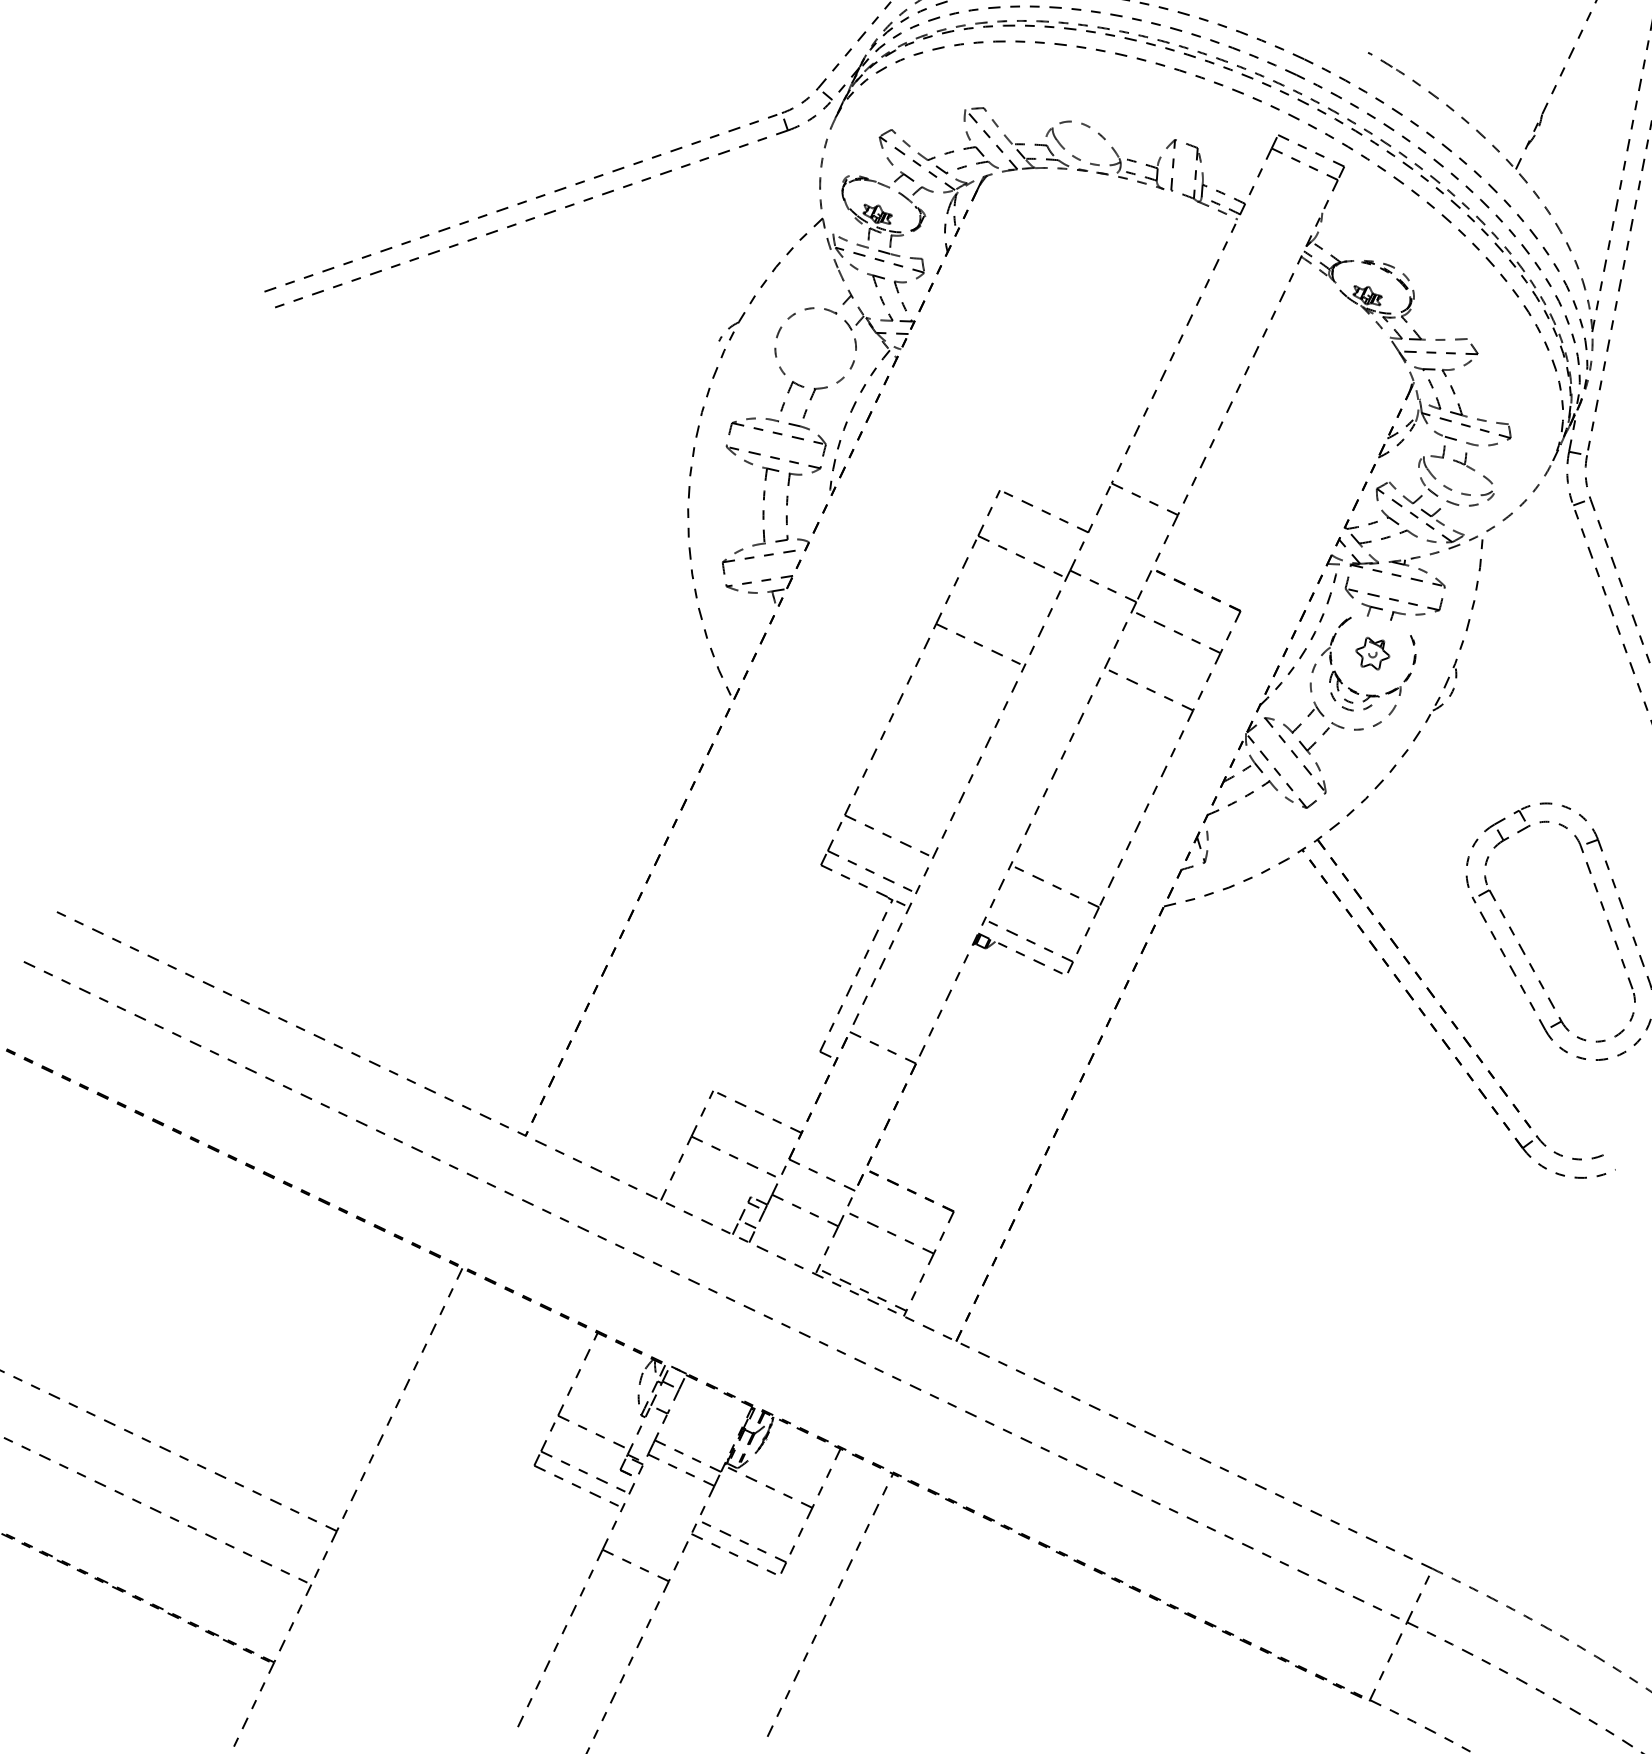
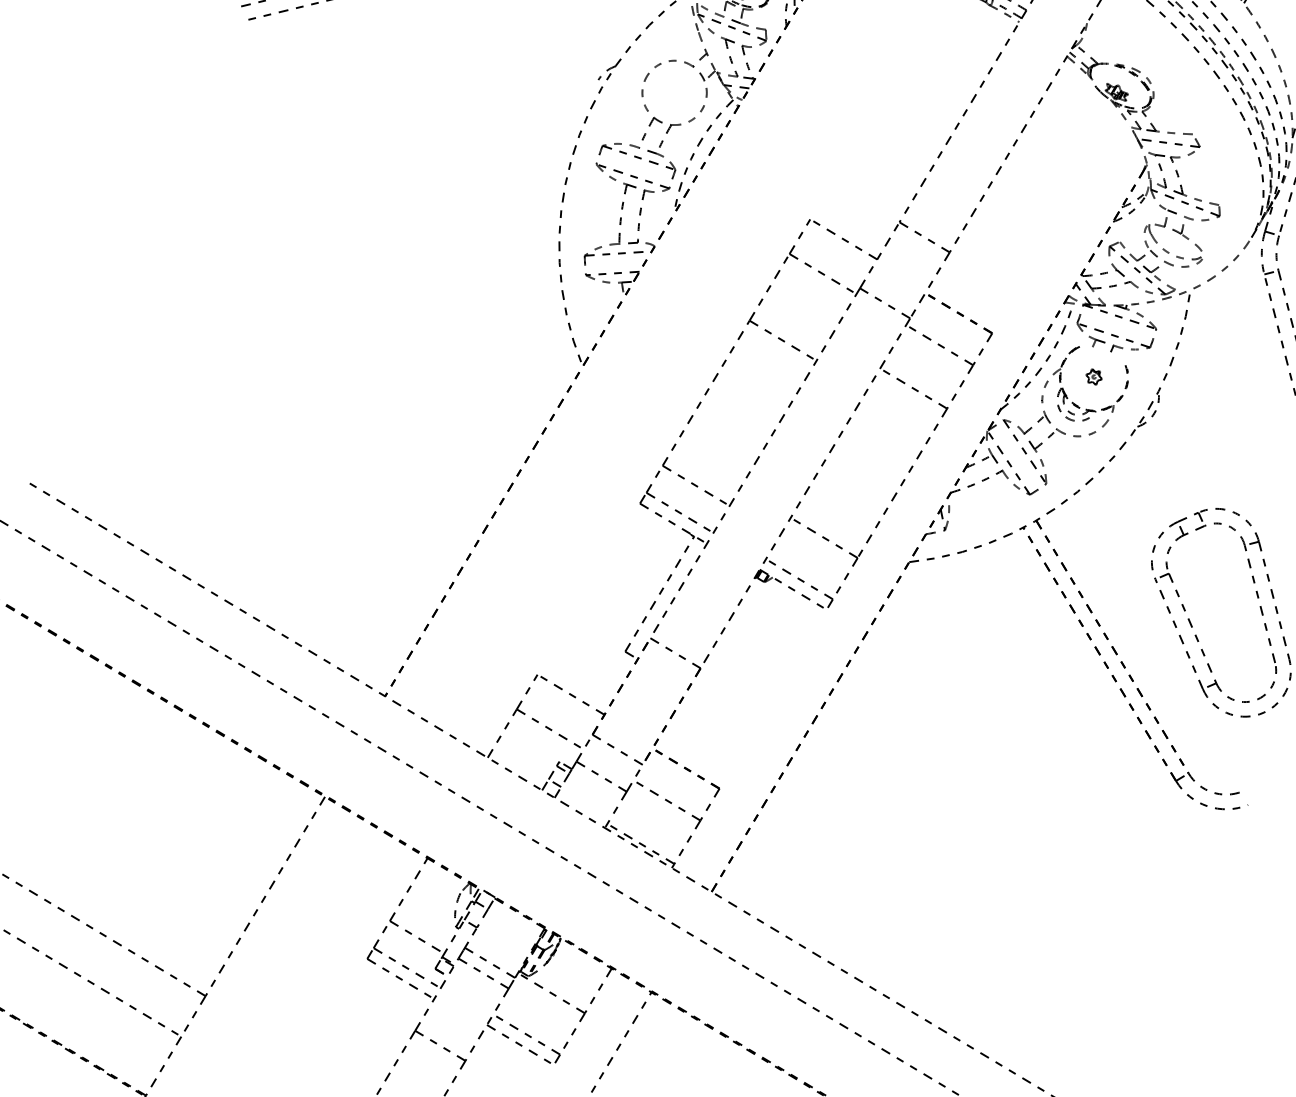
part: (1372, 653) -> (1093, 376), size x0.6

